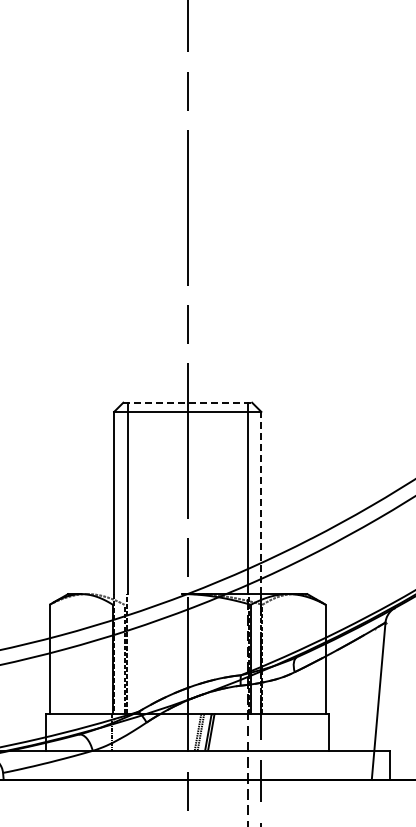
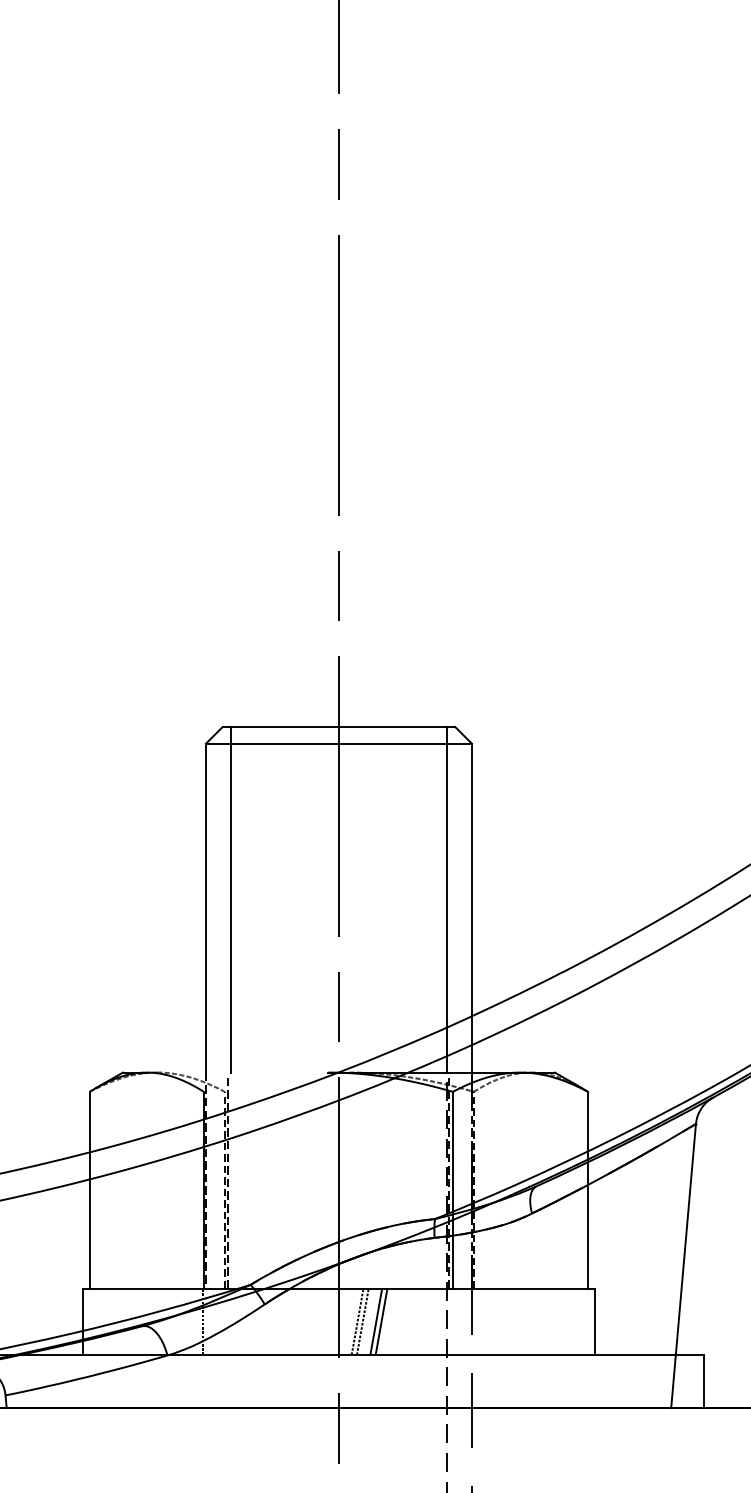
line: (188, 402) -> (340, 726), dashed -> solid
line: (261, 502) -> (472, 907), dashed -> solid

